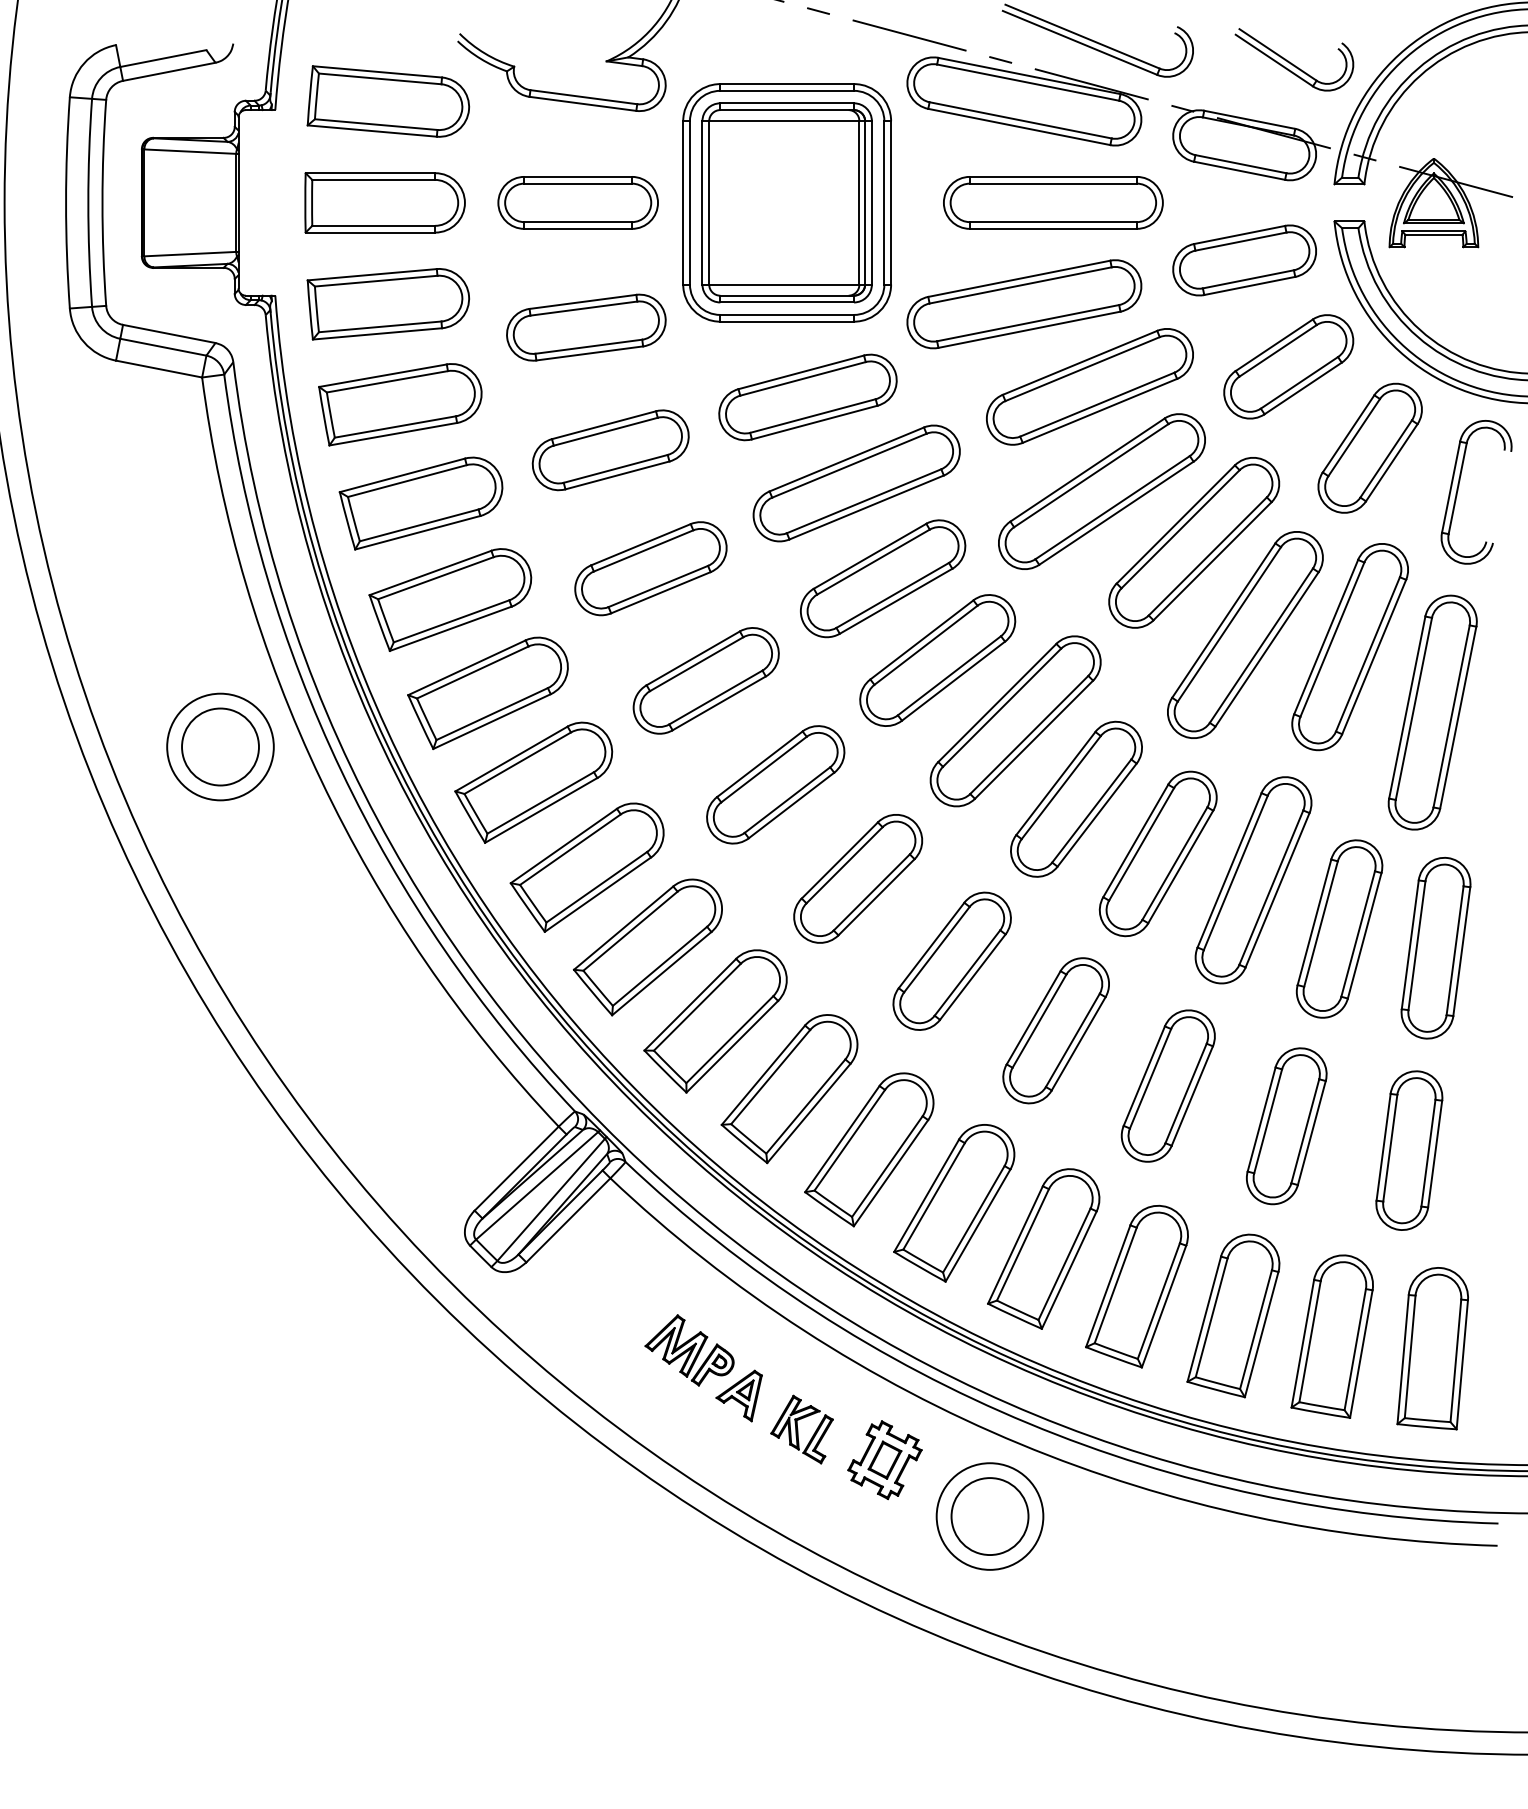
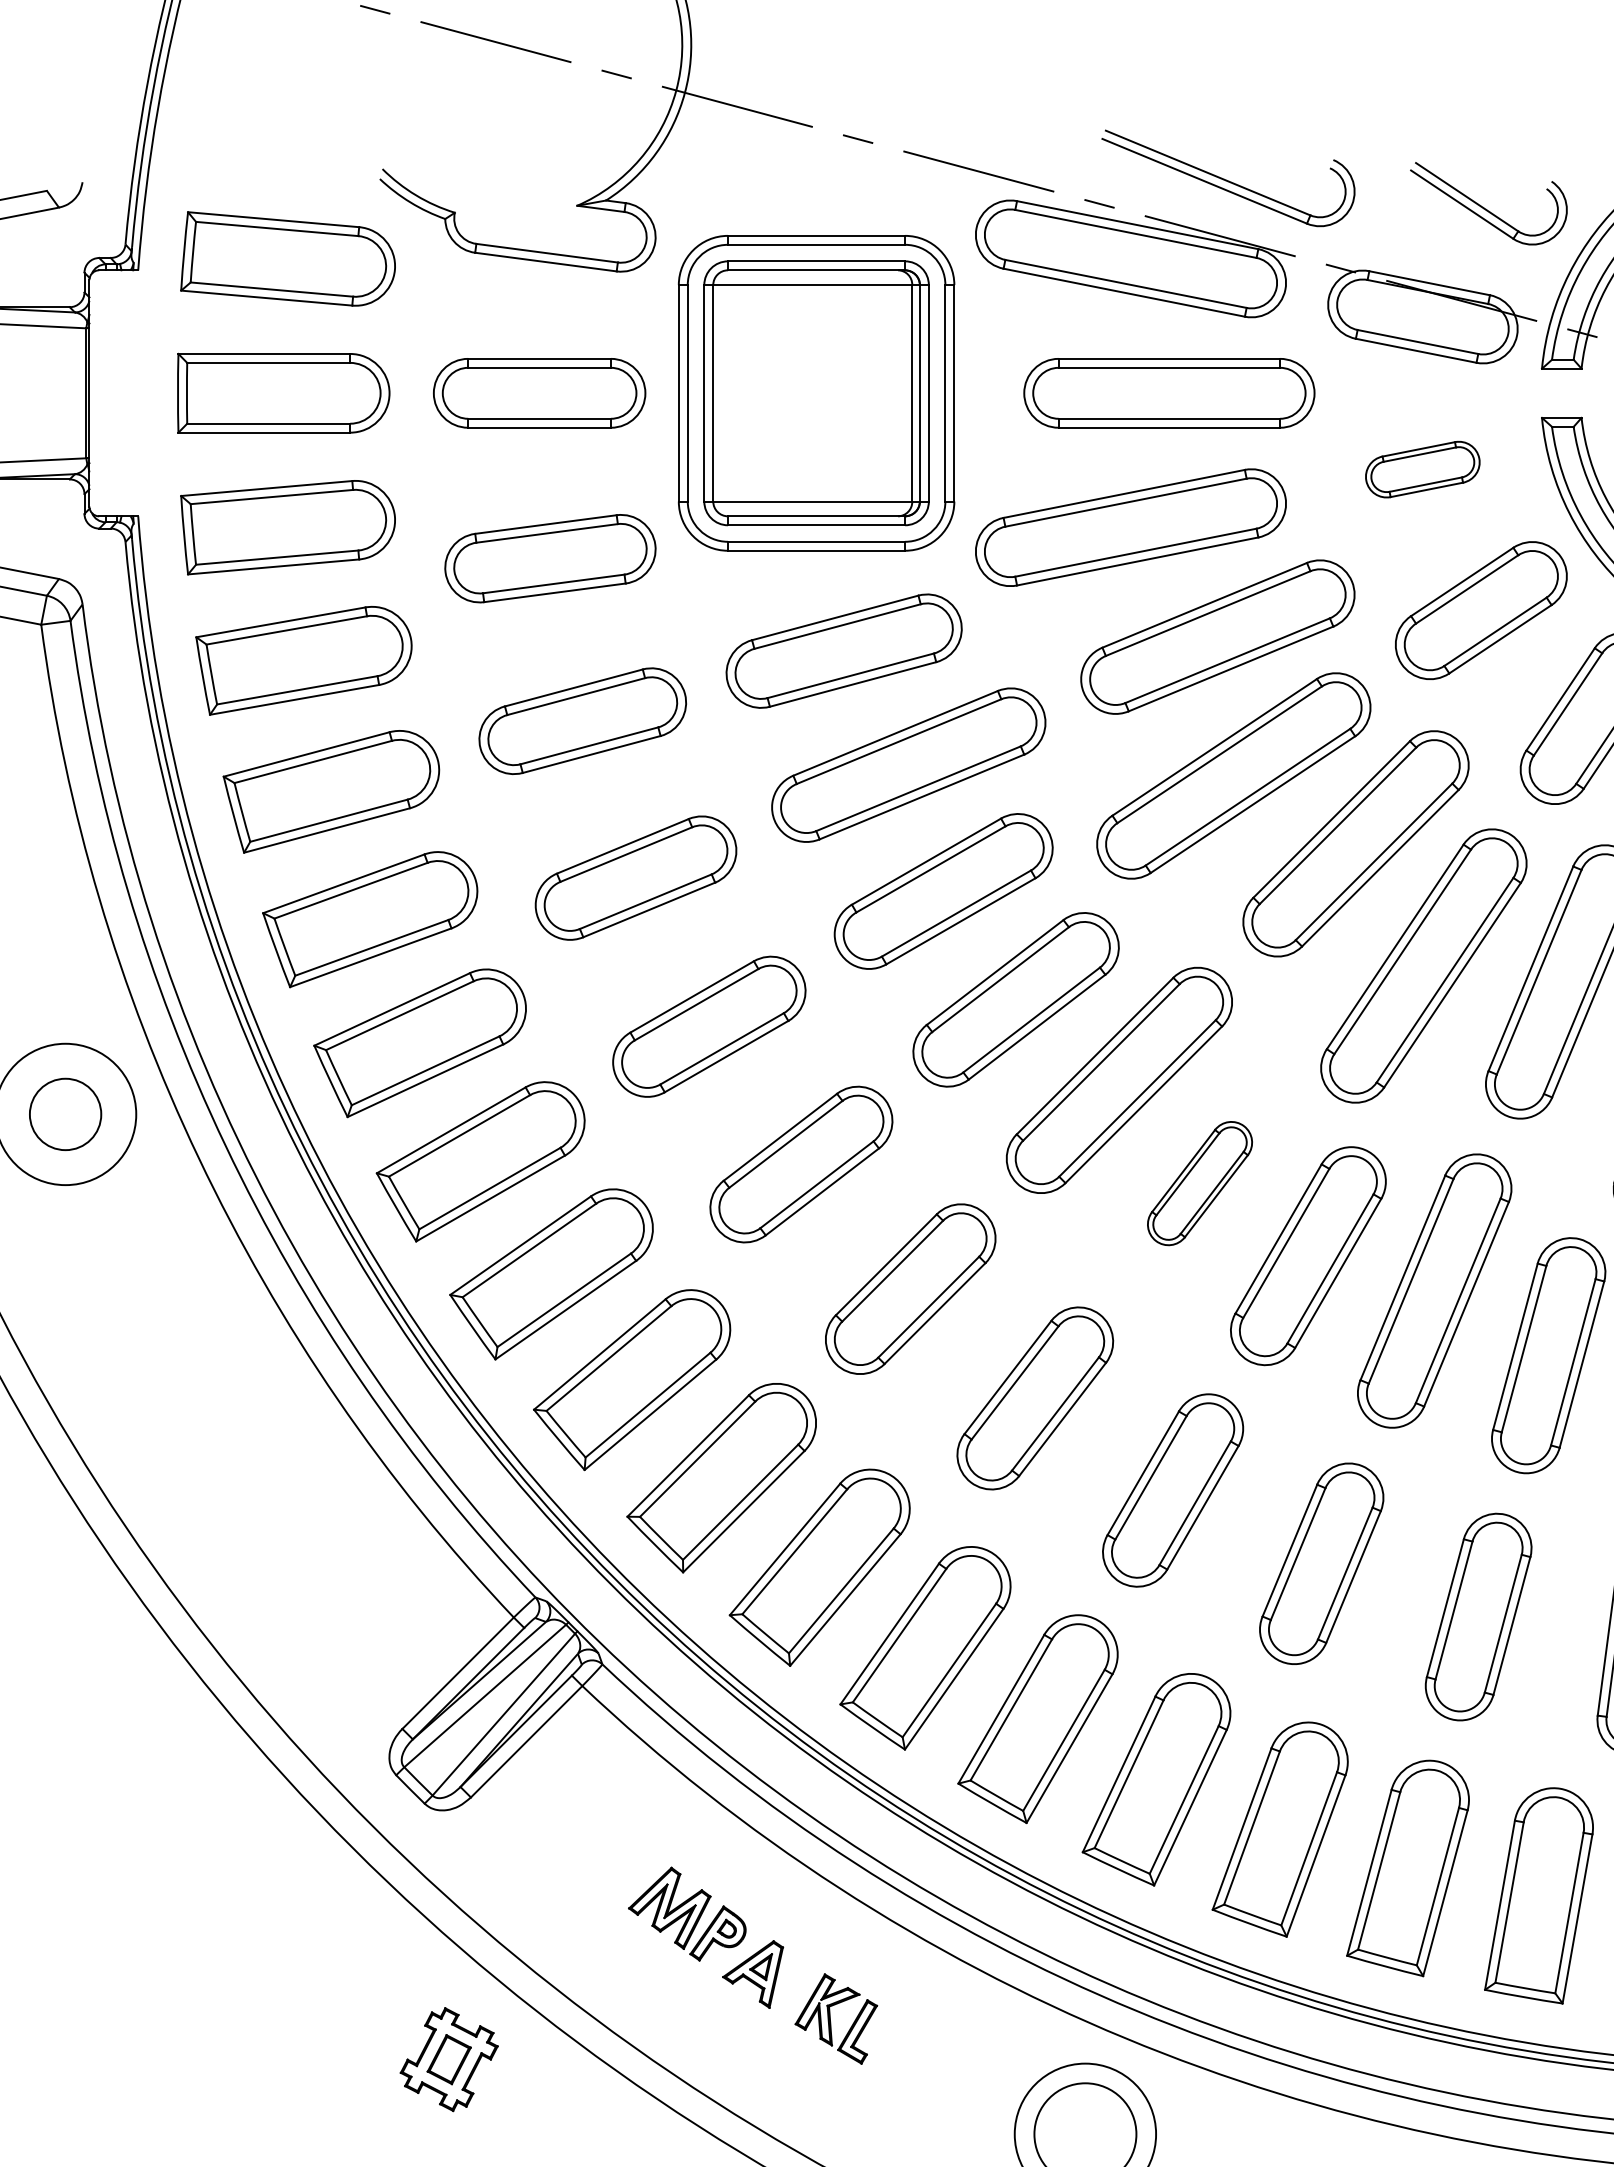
part: (1244, 260) -> (1422, 469), size x0.6
circle: (220, 746) -> (65, 1113), size x0.7
part: (1076, 798) -> (1200, 1182), size x0.6
part: (884, 1460) -> (448, 2060), moved

